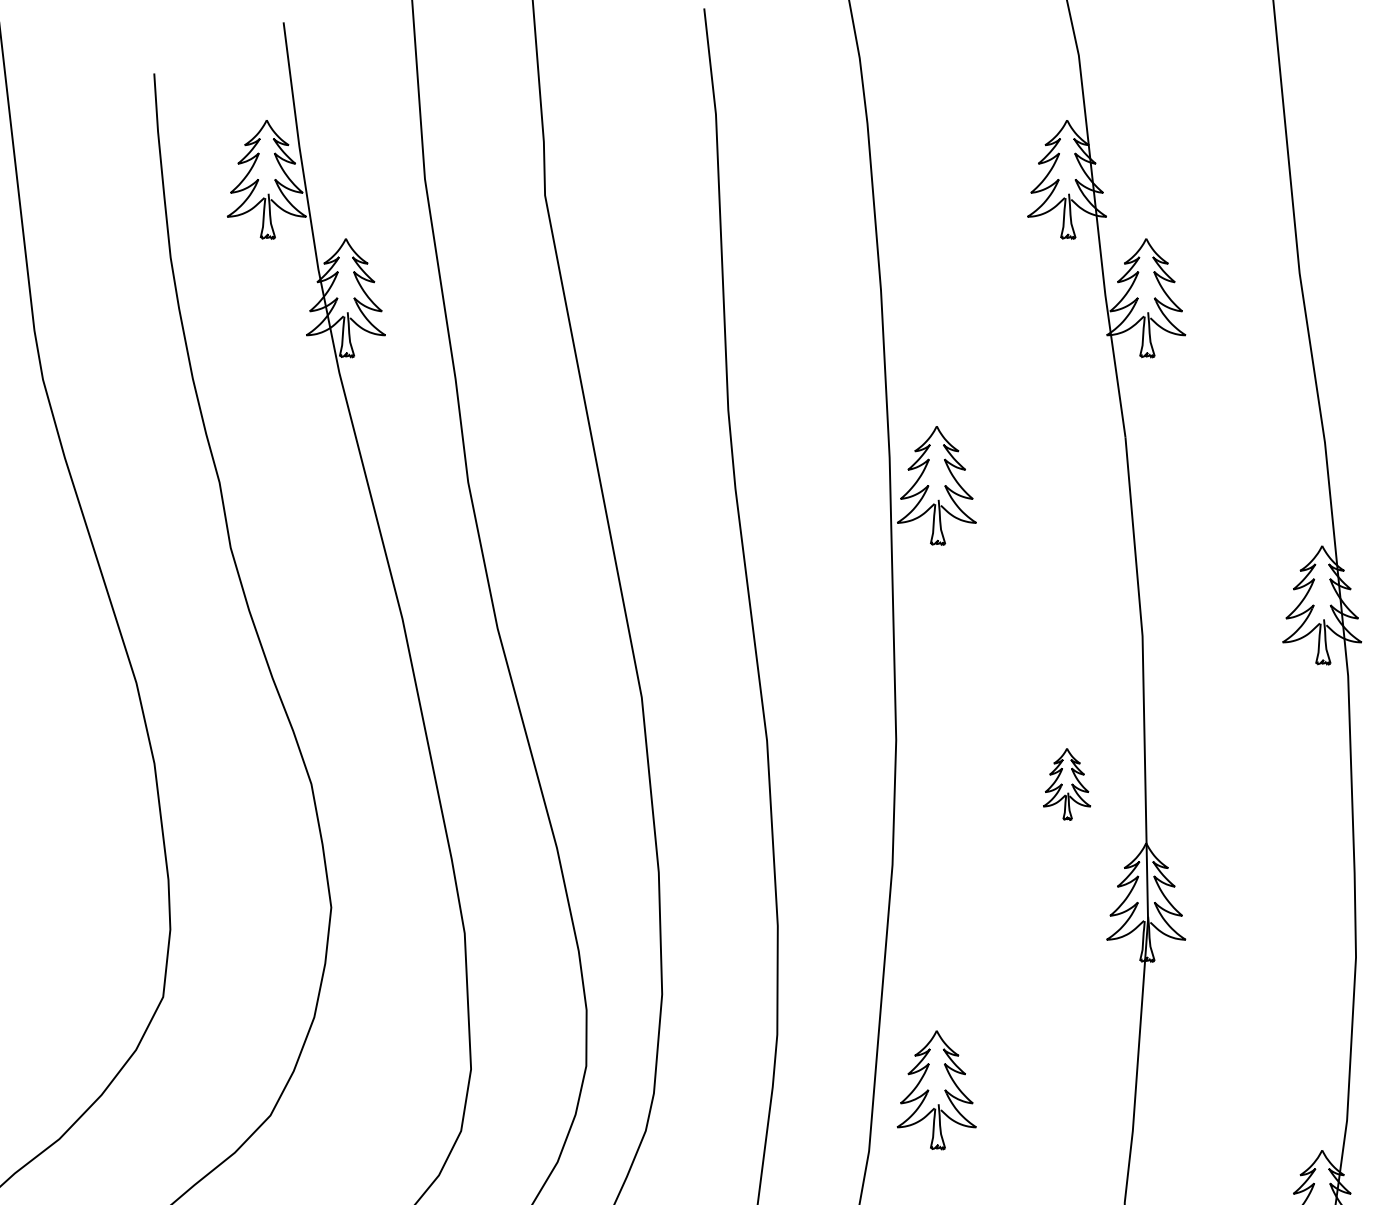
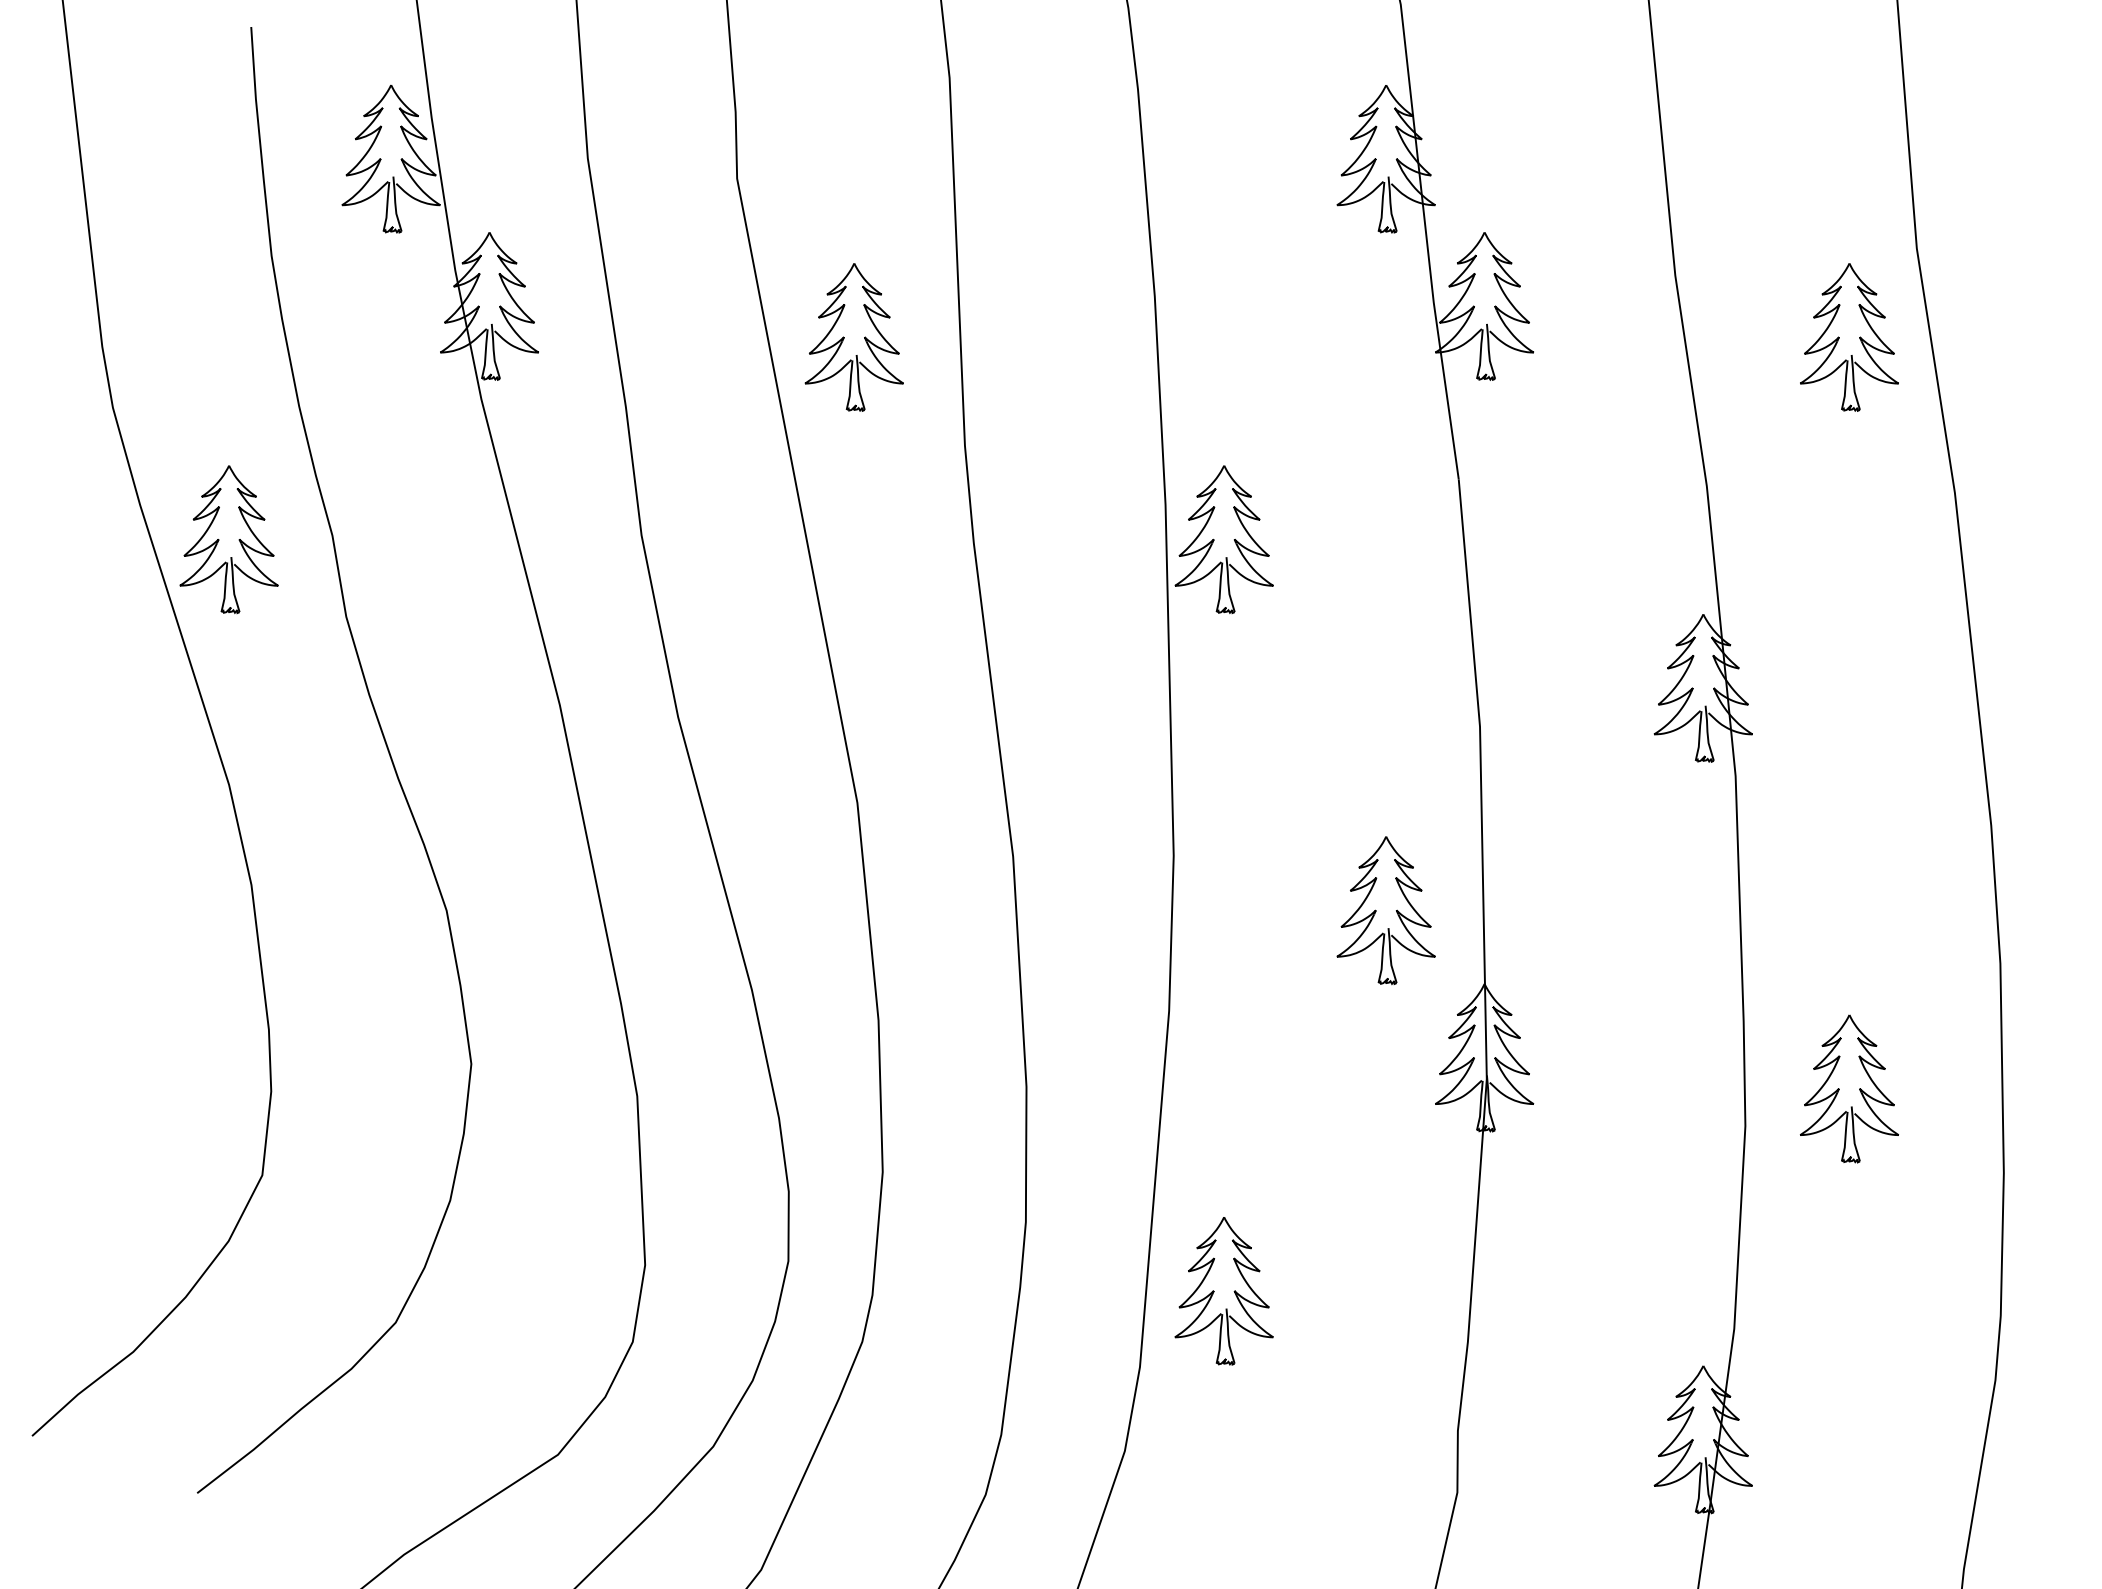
part: (638, 323) -> (853, 337), added
part: (135, 485) -> (228, 539), added
part: (1066, 784) -> (1385, 910), size x1.67

